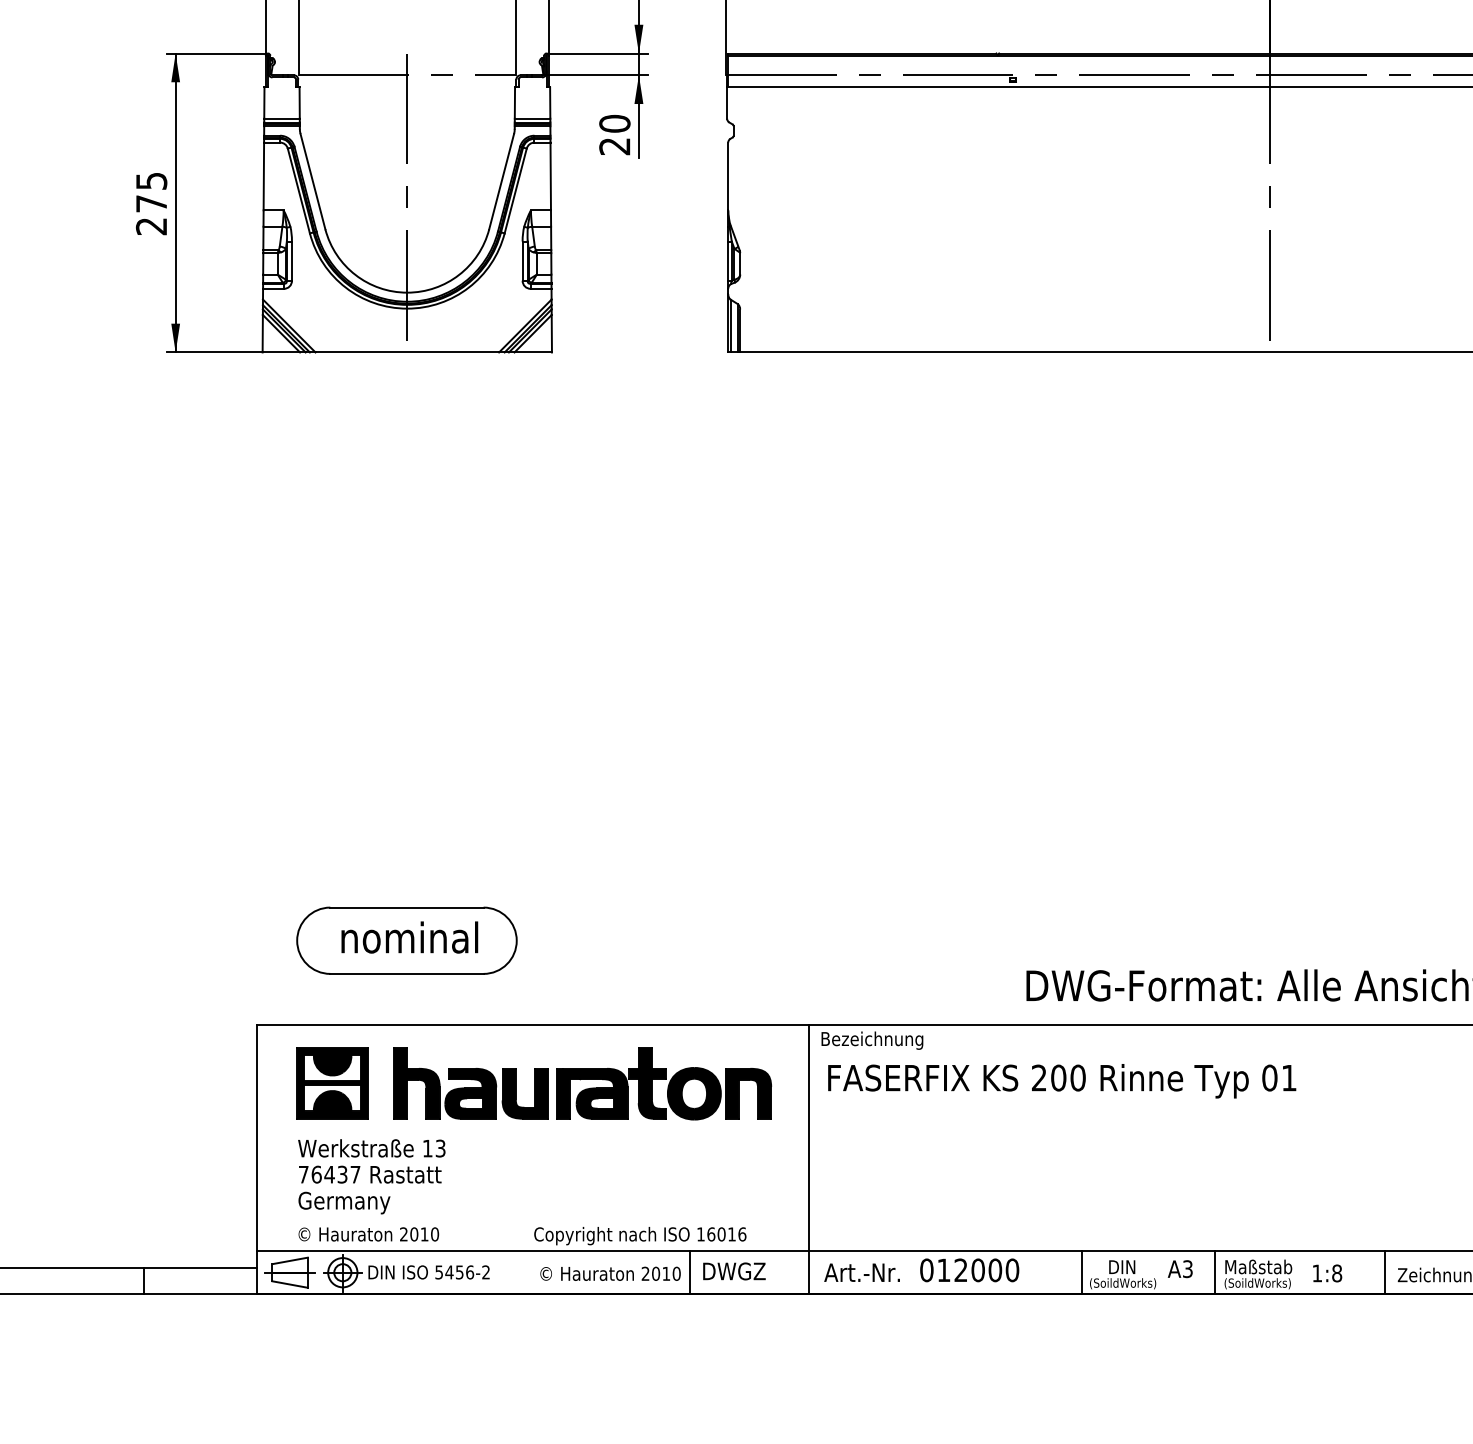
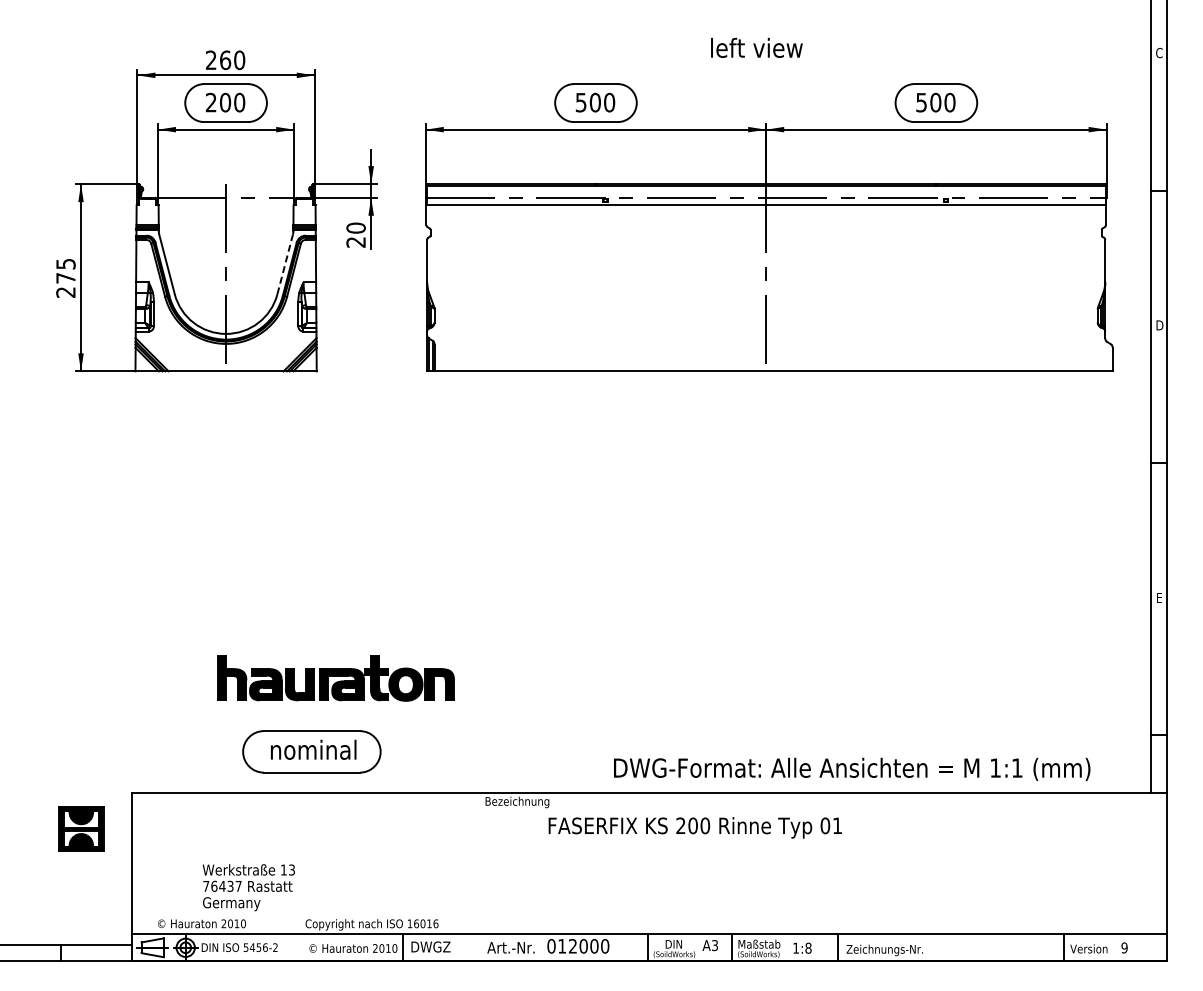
line: (502, 181) -> (285, 264), solid -> dashed
part: (406, 940) -> (311, 751), moved
text: (1060, 1080) -> (694, 827), moved
part: (332, 1082) -> (81, 828), moved
part: (581, 1083) -> (335, 678), moved
line: (808, 1158) -> (477, 876), removed
text: (371, 1176) -> (248, 887), moved

